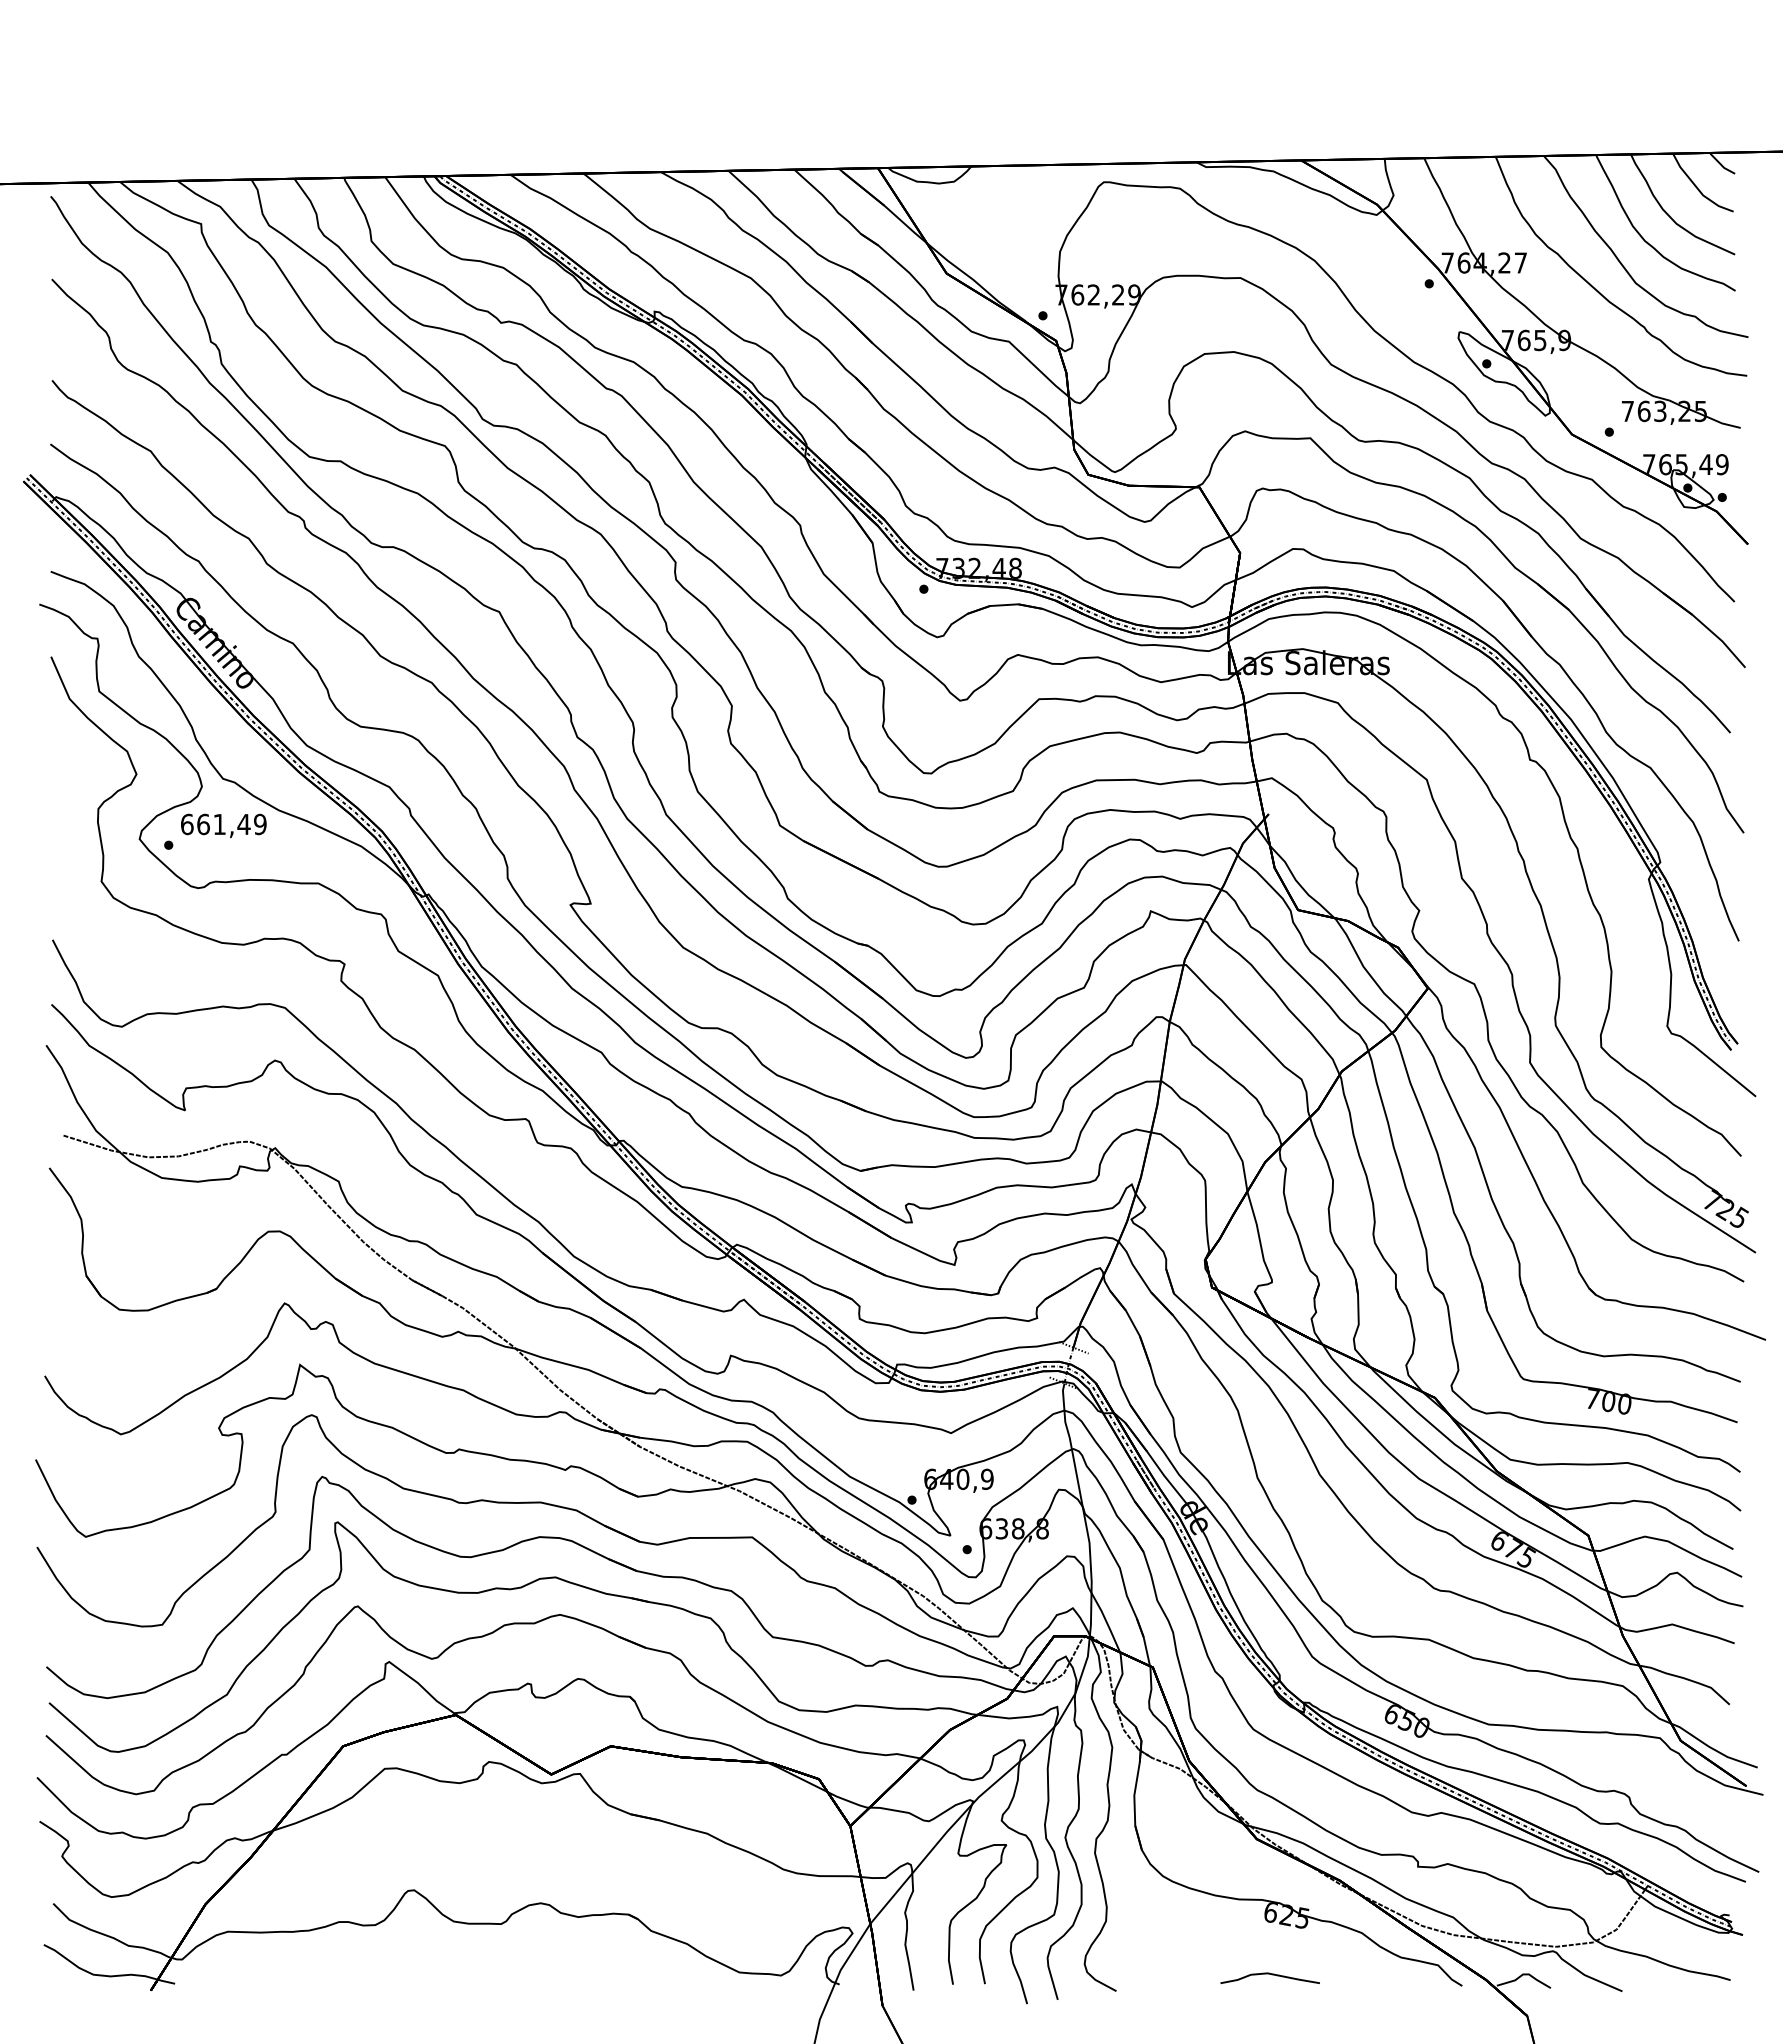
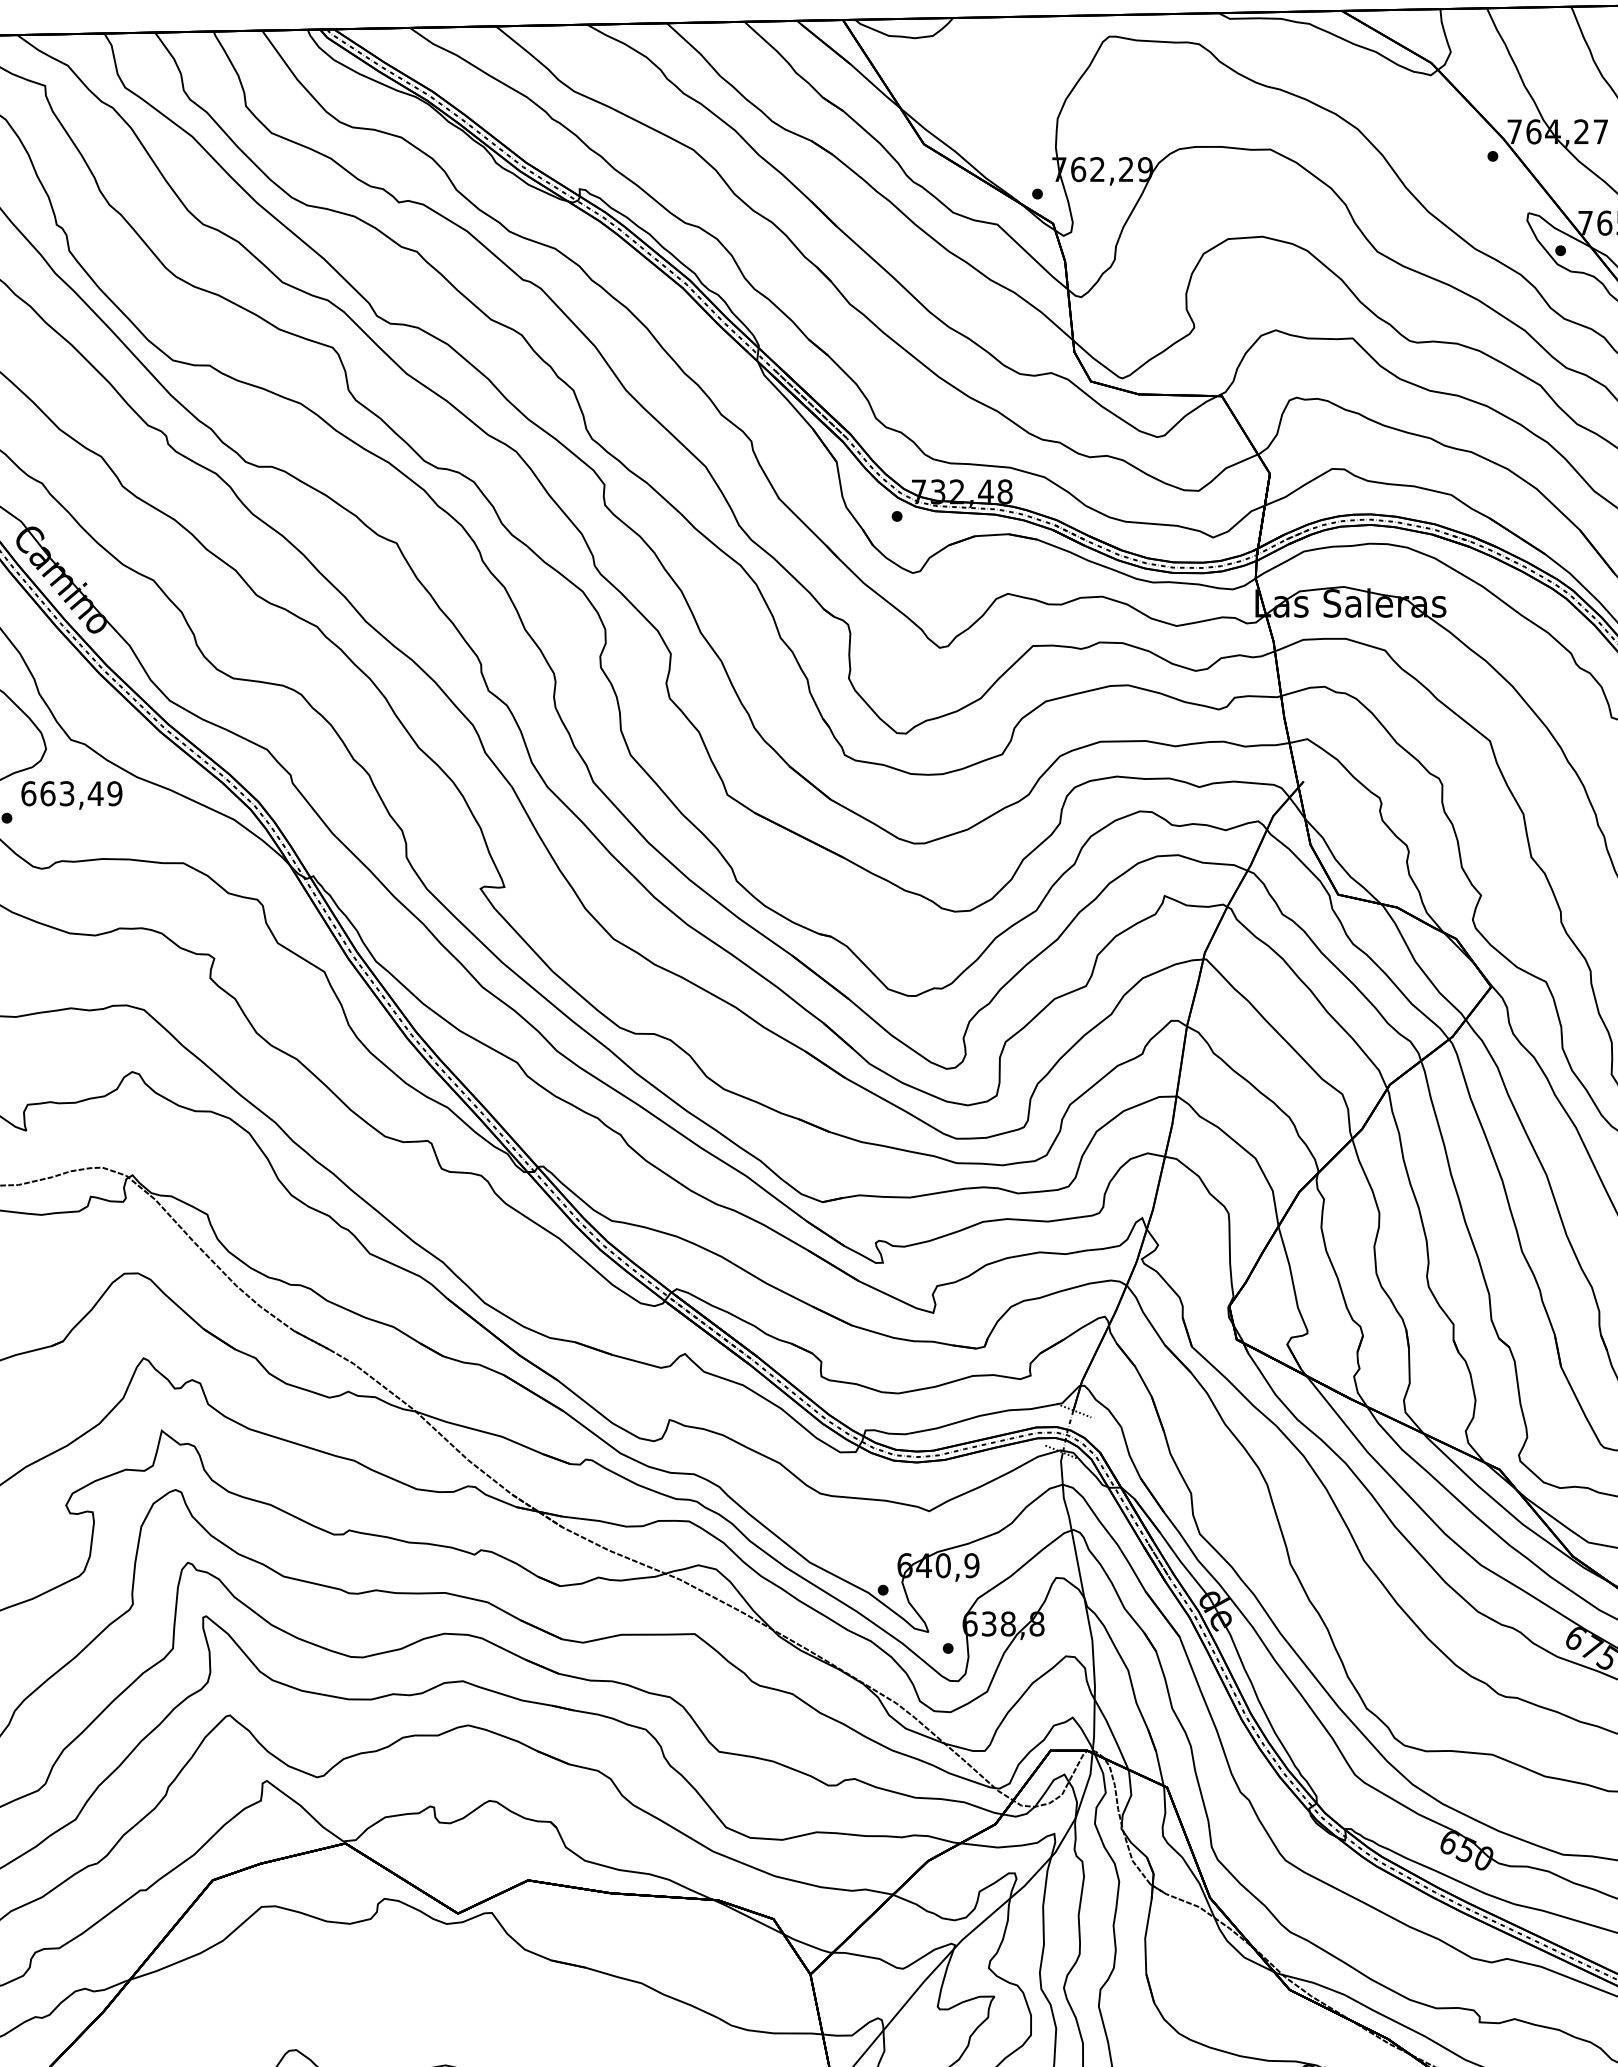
text: (219, 824) -> (66, 793), 661,49 -> 663,49

